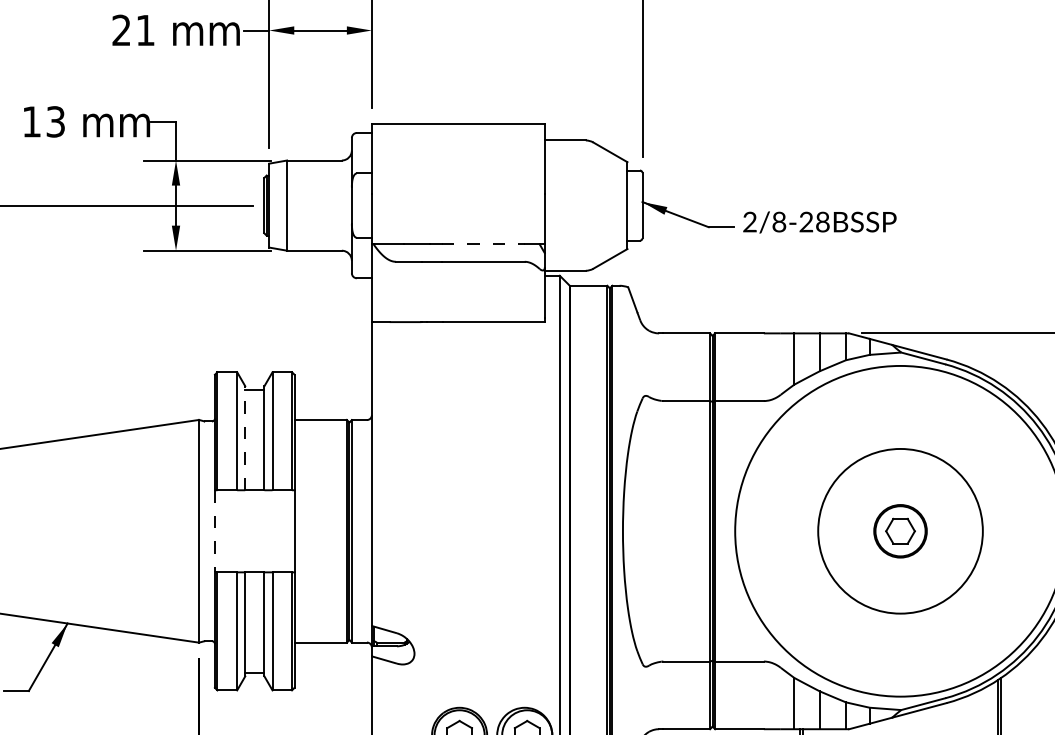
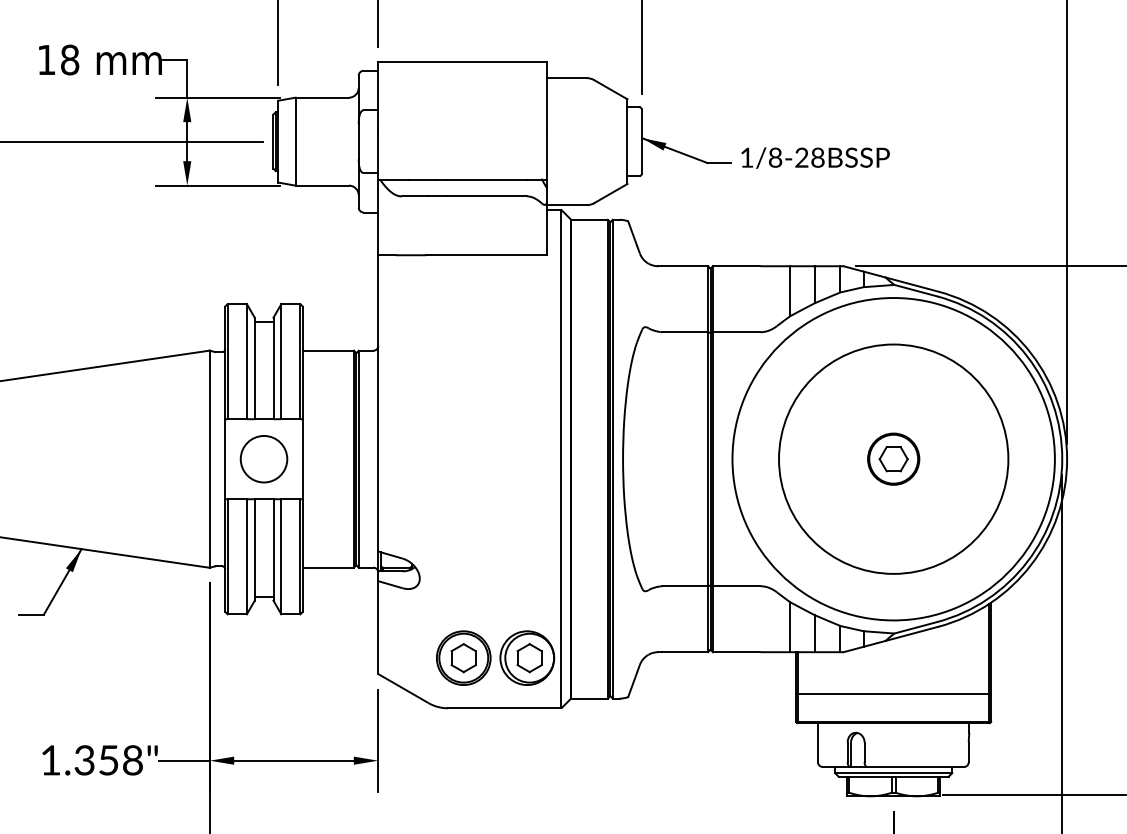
text: (56, 121) -> (70, 59), 13 -> 18
text: (749, 221) -> (746, 157), 2/8-28 -> 1/8-28
line: (482, 244) -> (486, 179), dashed -> solid
line: (244, 438) -> (254, 368), dashed -> solid
circle: (900, 530) -> (893, 458), size x1.43
line: (215, 531) -> (225, 459), dashed -> solid
circle: (254, 531) -> (263, 459), added

